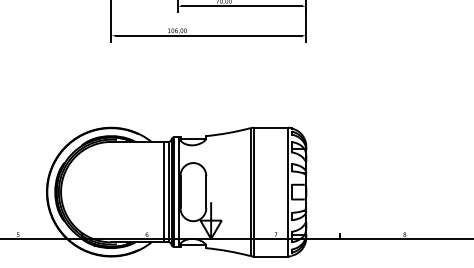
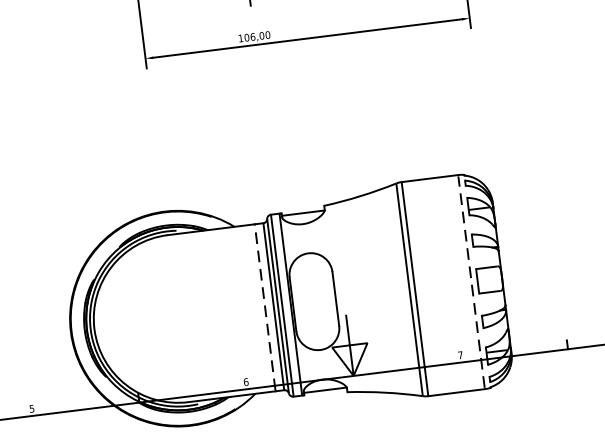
line: (163, 192) -> (264, 308), solid -> dashed
line: (287, 192) -> (470, 282), solid -> dashed

